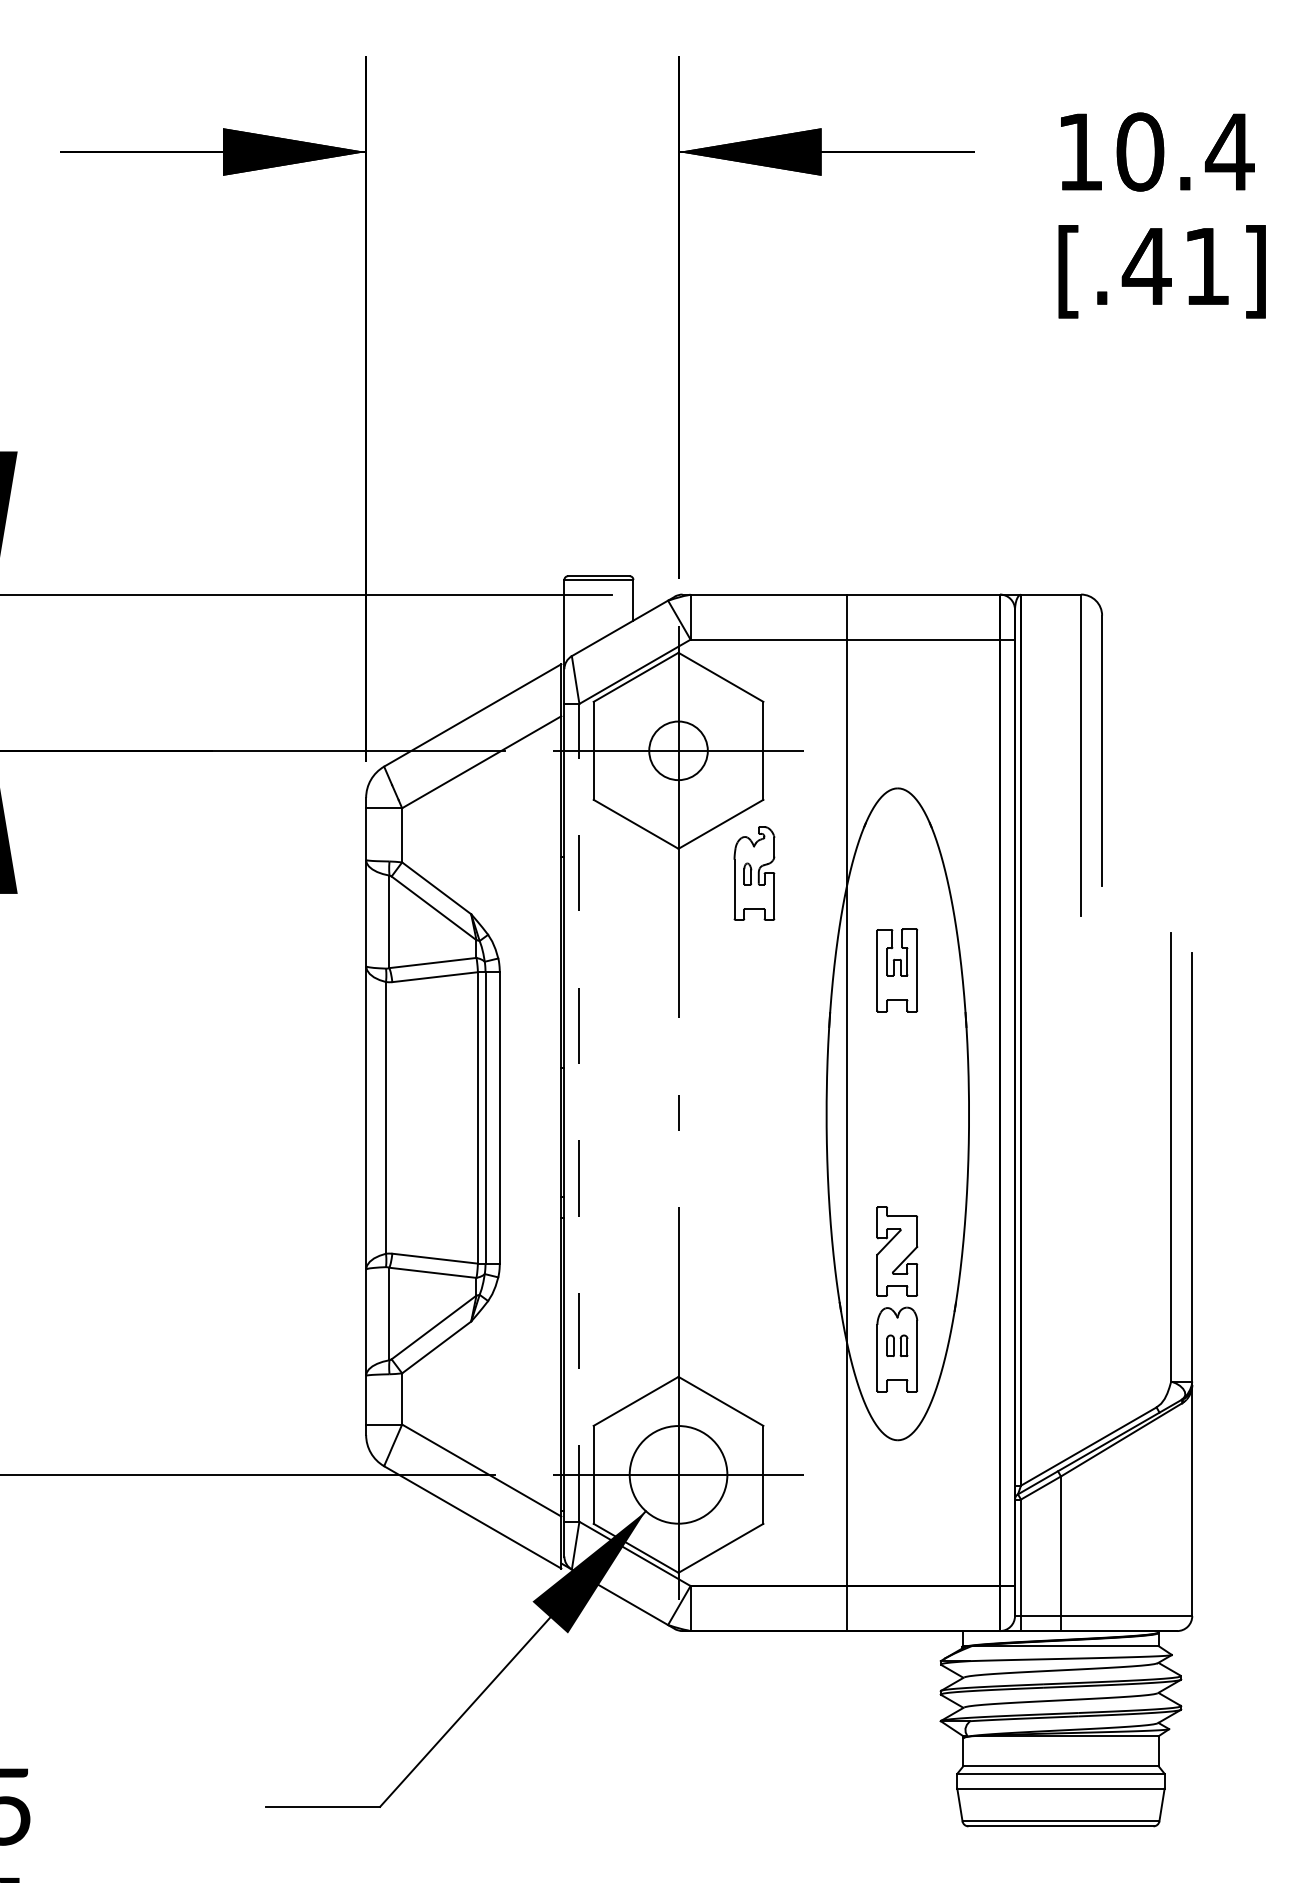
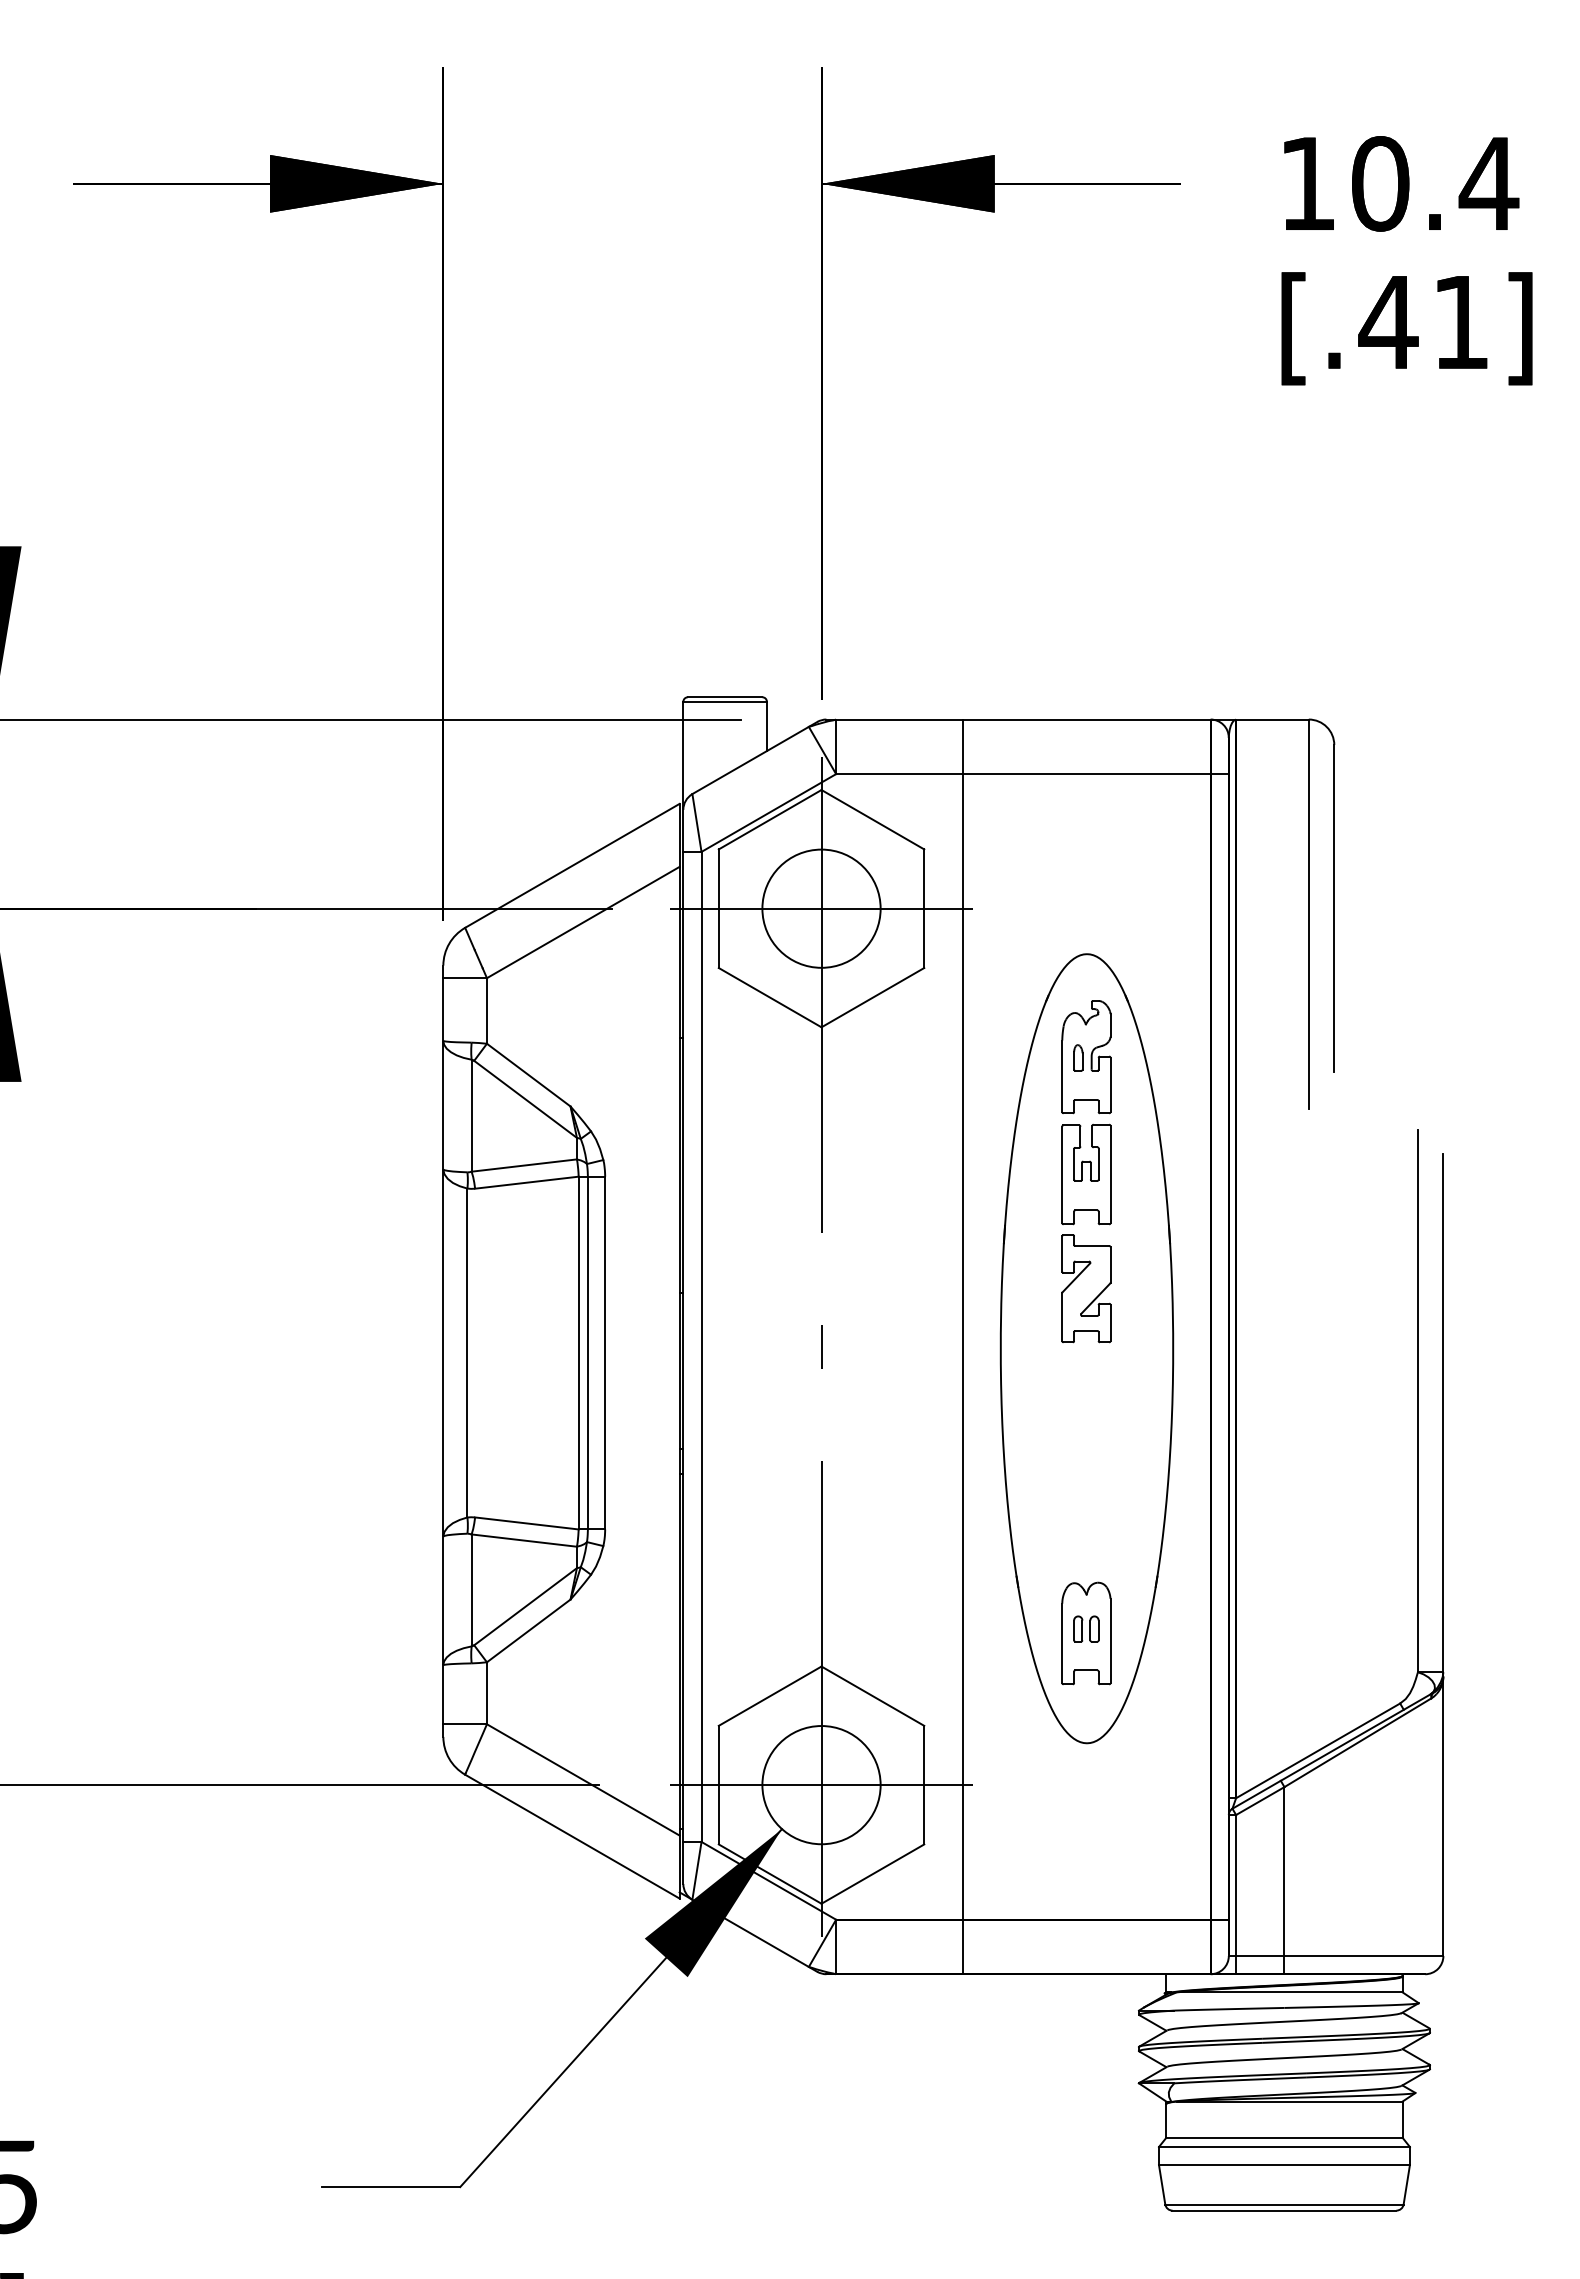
circle: (678, 750) -> (821, 908), size x1.67
part: (754, 873) -> (1086, 1057), moved
line: (579, 1112) -> (701, 1346), dashed -> solid
line: (847, 1112) -> (963, 1346), moved
part: (897, 1251) -> (1086, 1288), moved

